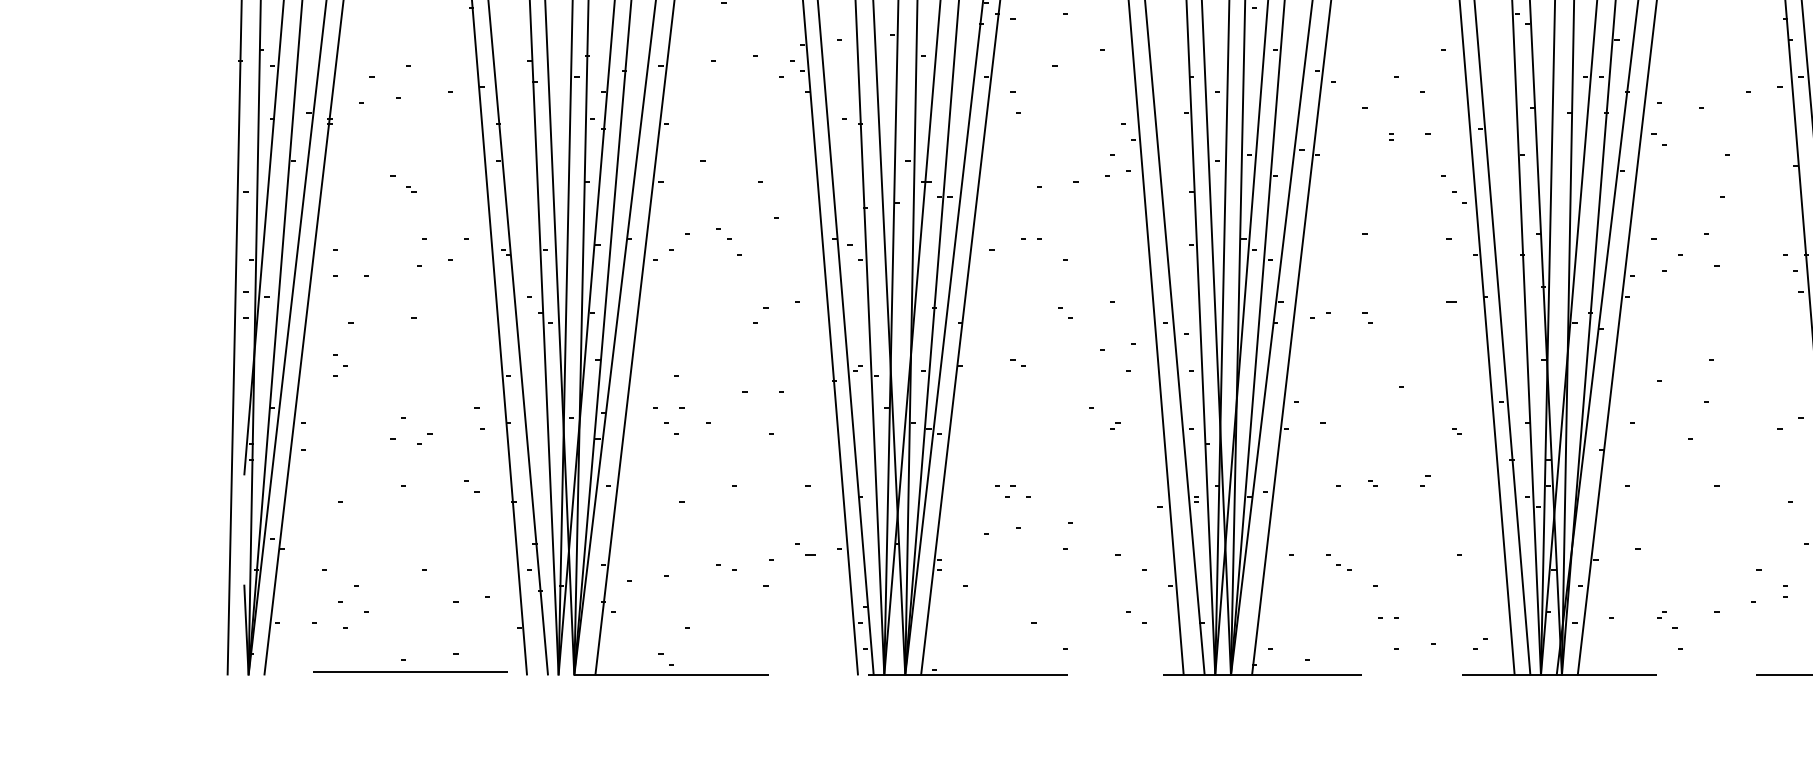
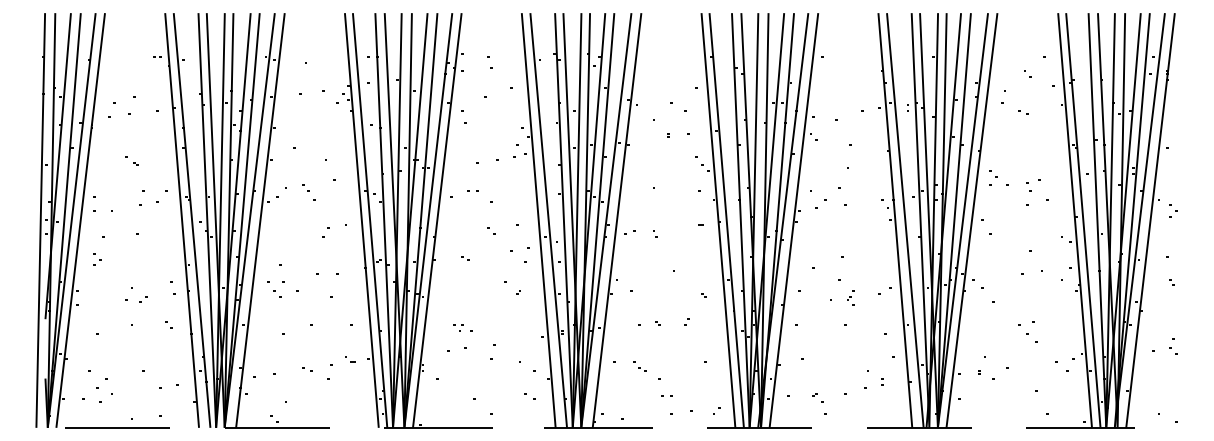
part: (1726, 435) -> (850, 297), added
line: (410, 671) -> (117, 427), moved

